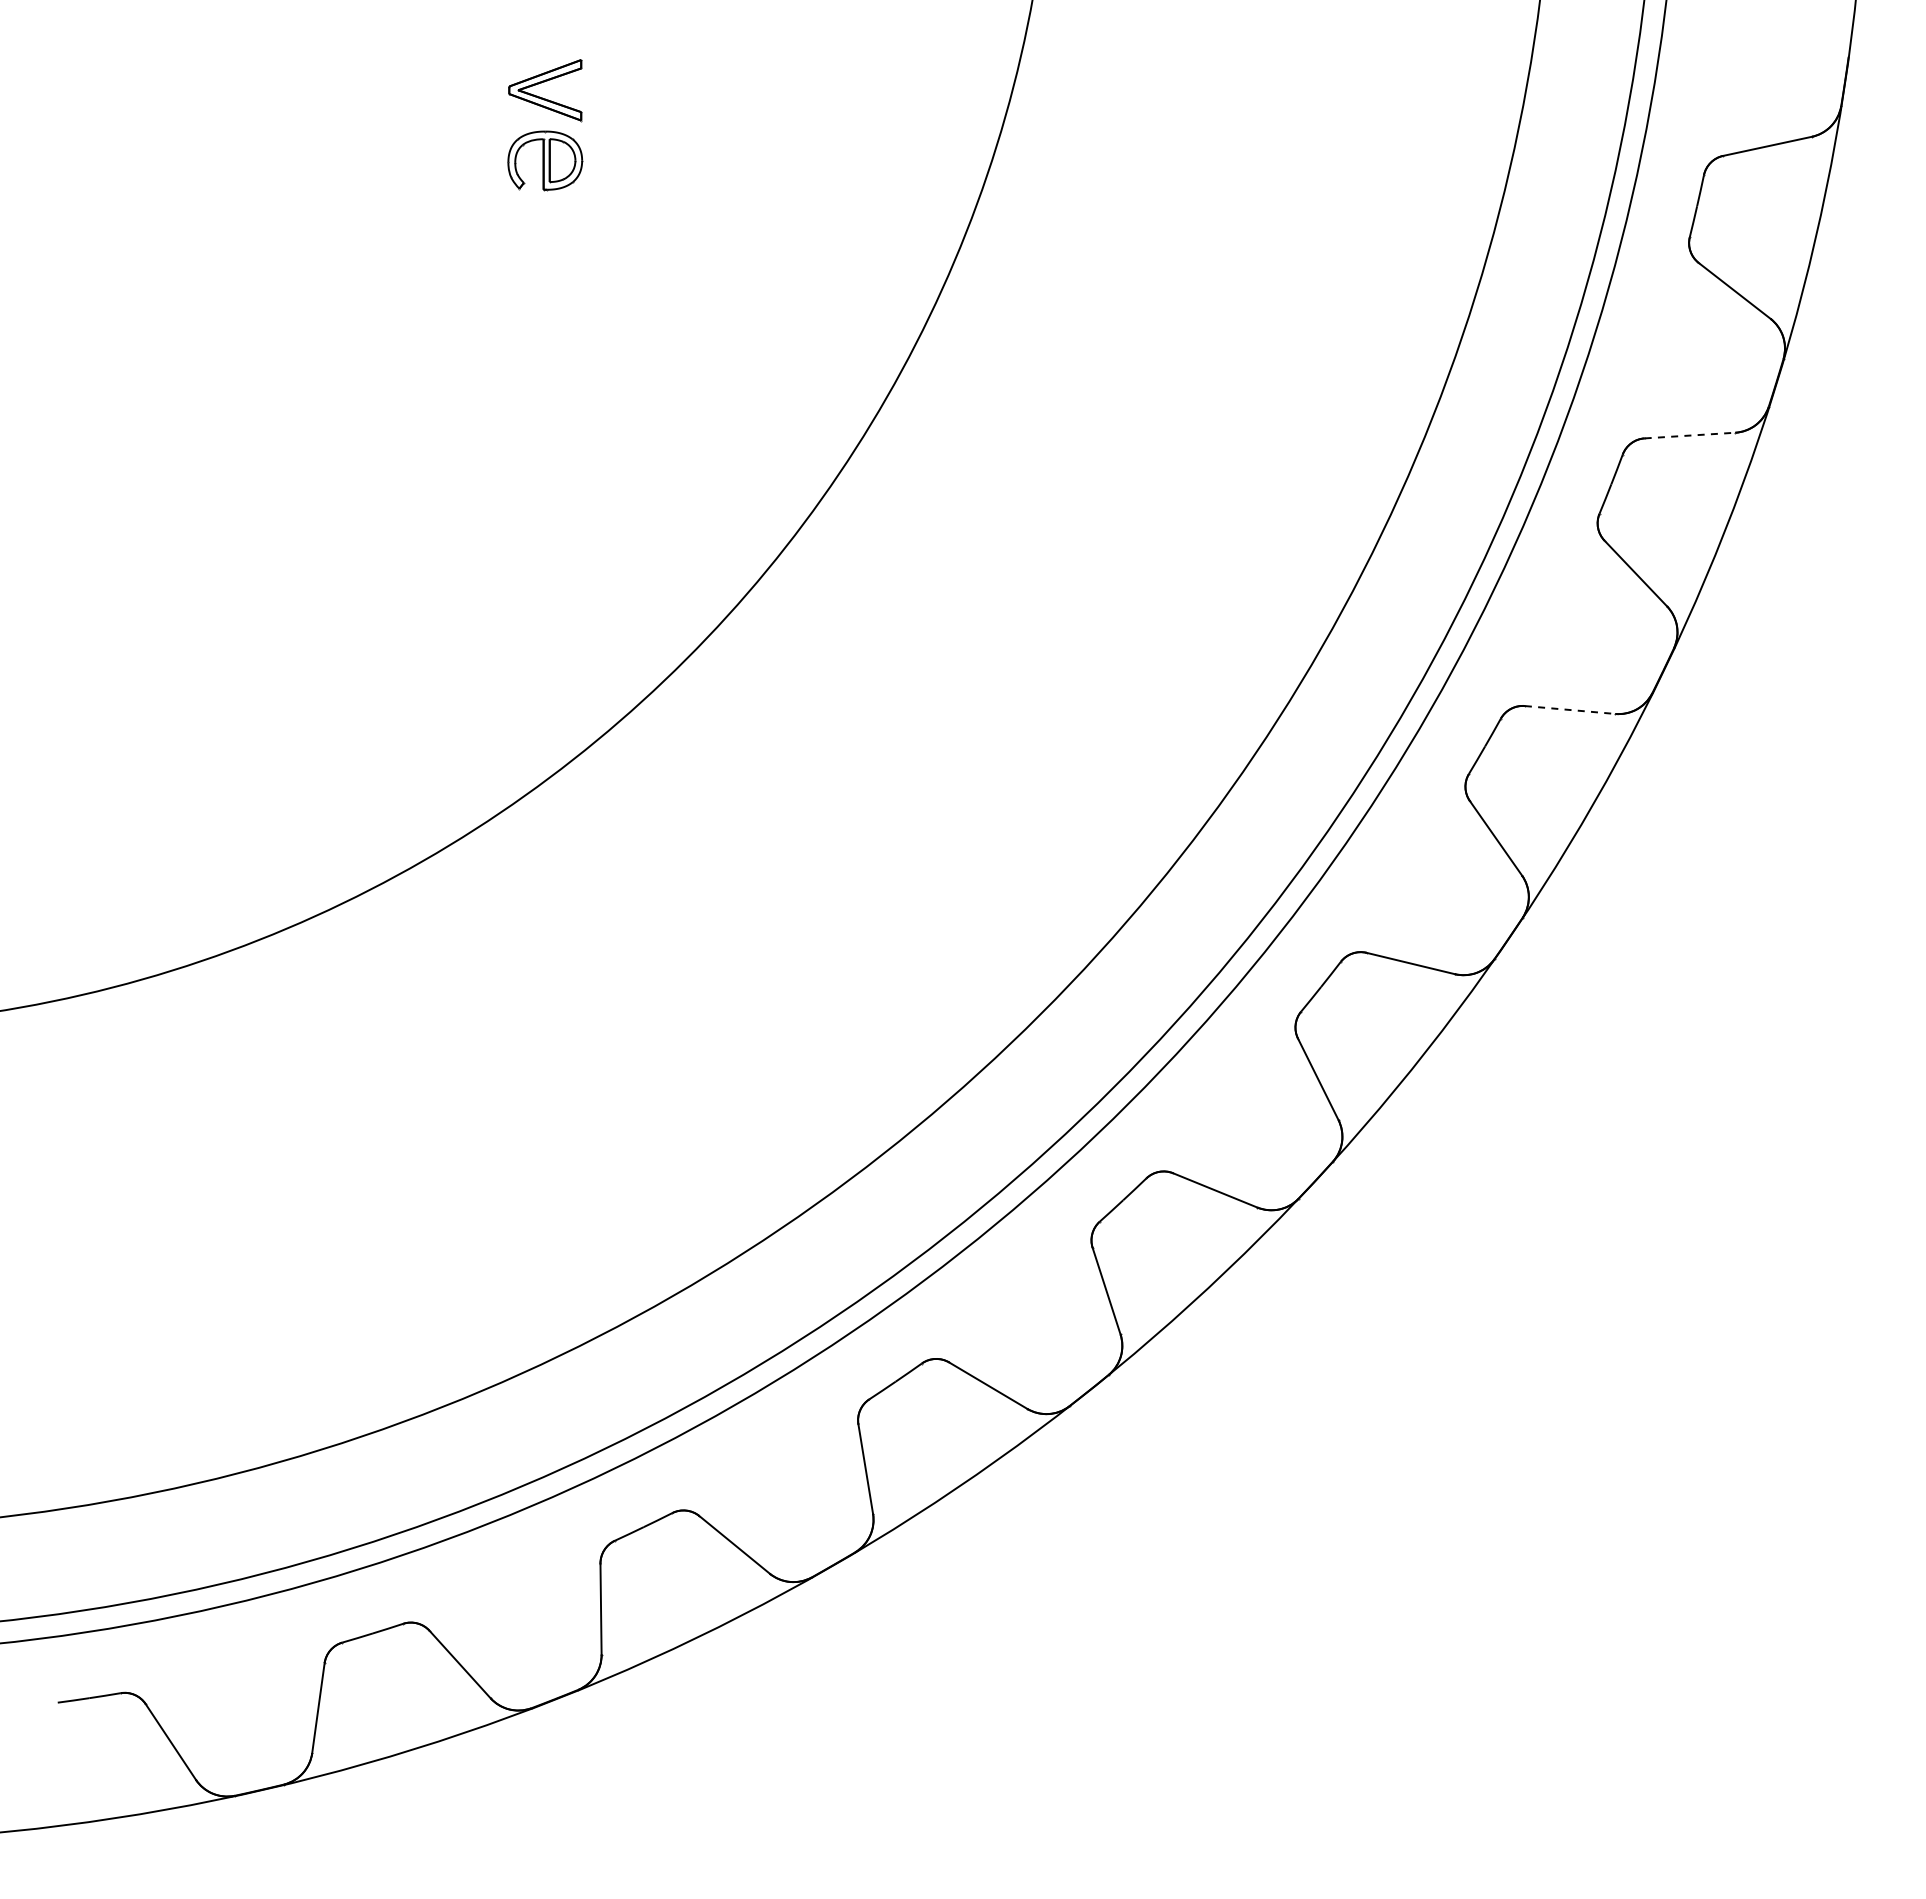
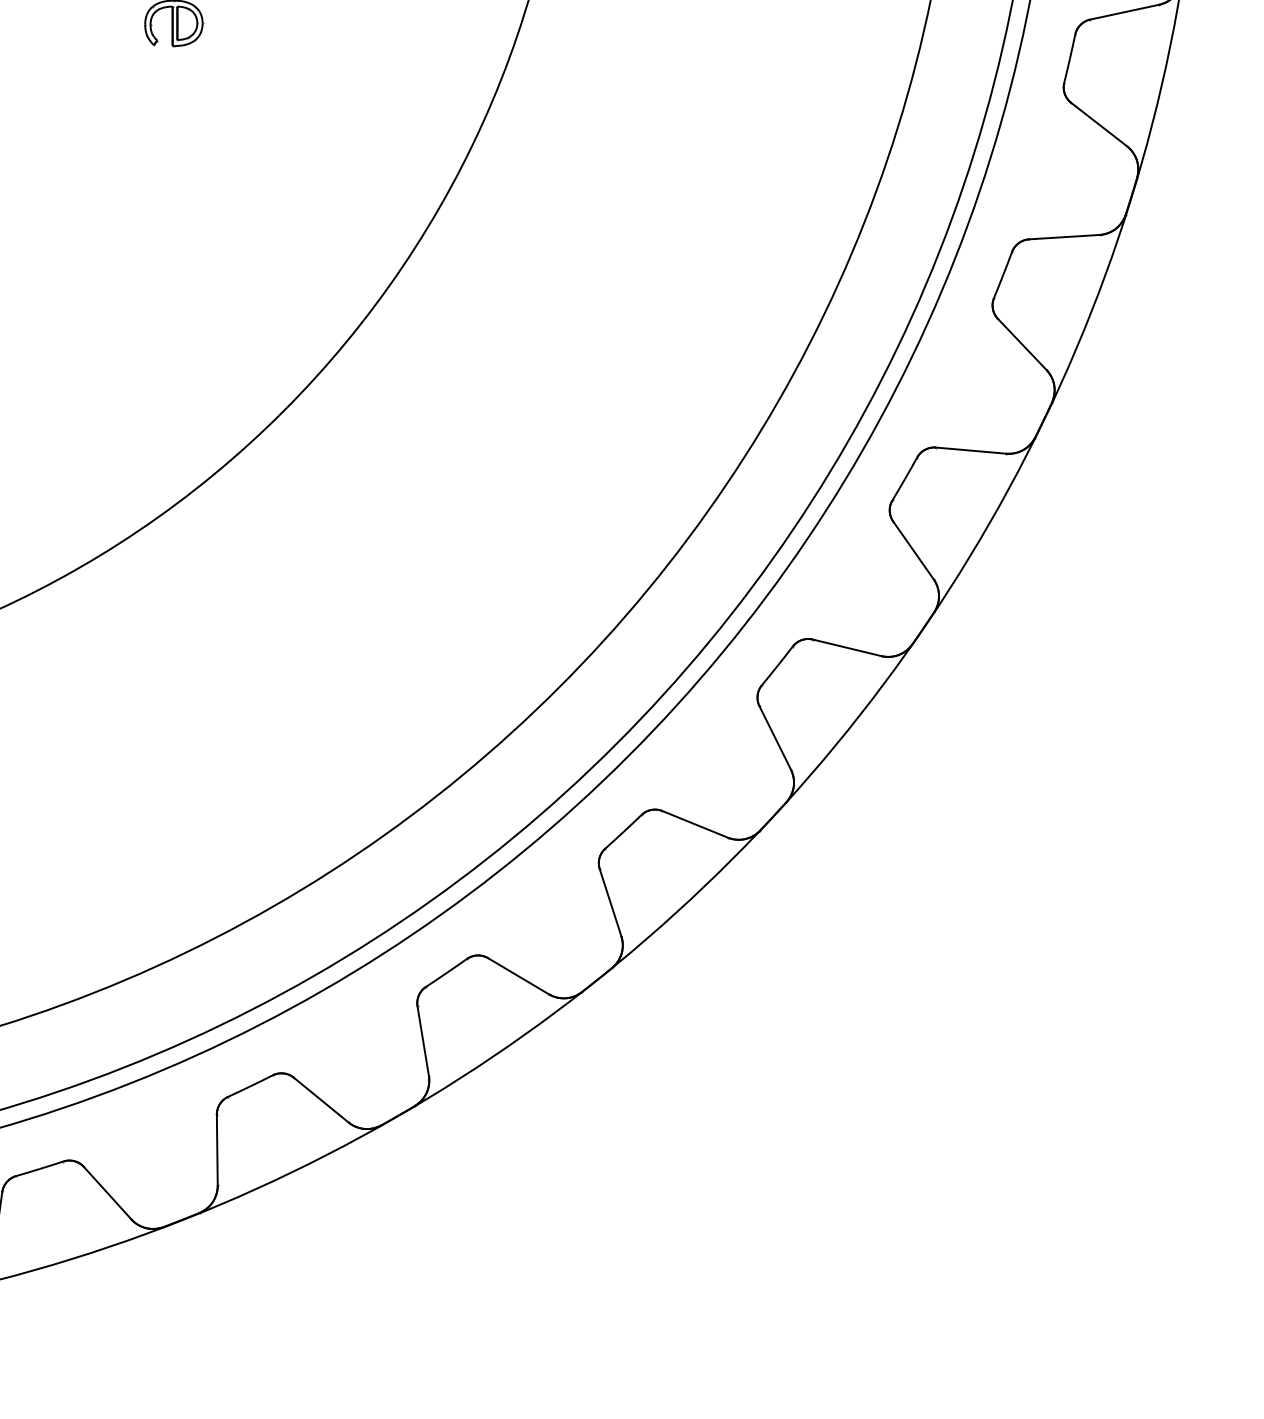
line: (1690, 435) -> (1064, 237), dashed -> solid
line: (1570, 710) -> (971, 451), dashed -> solid

